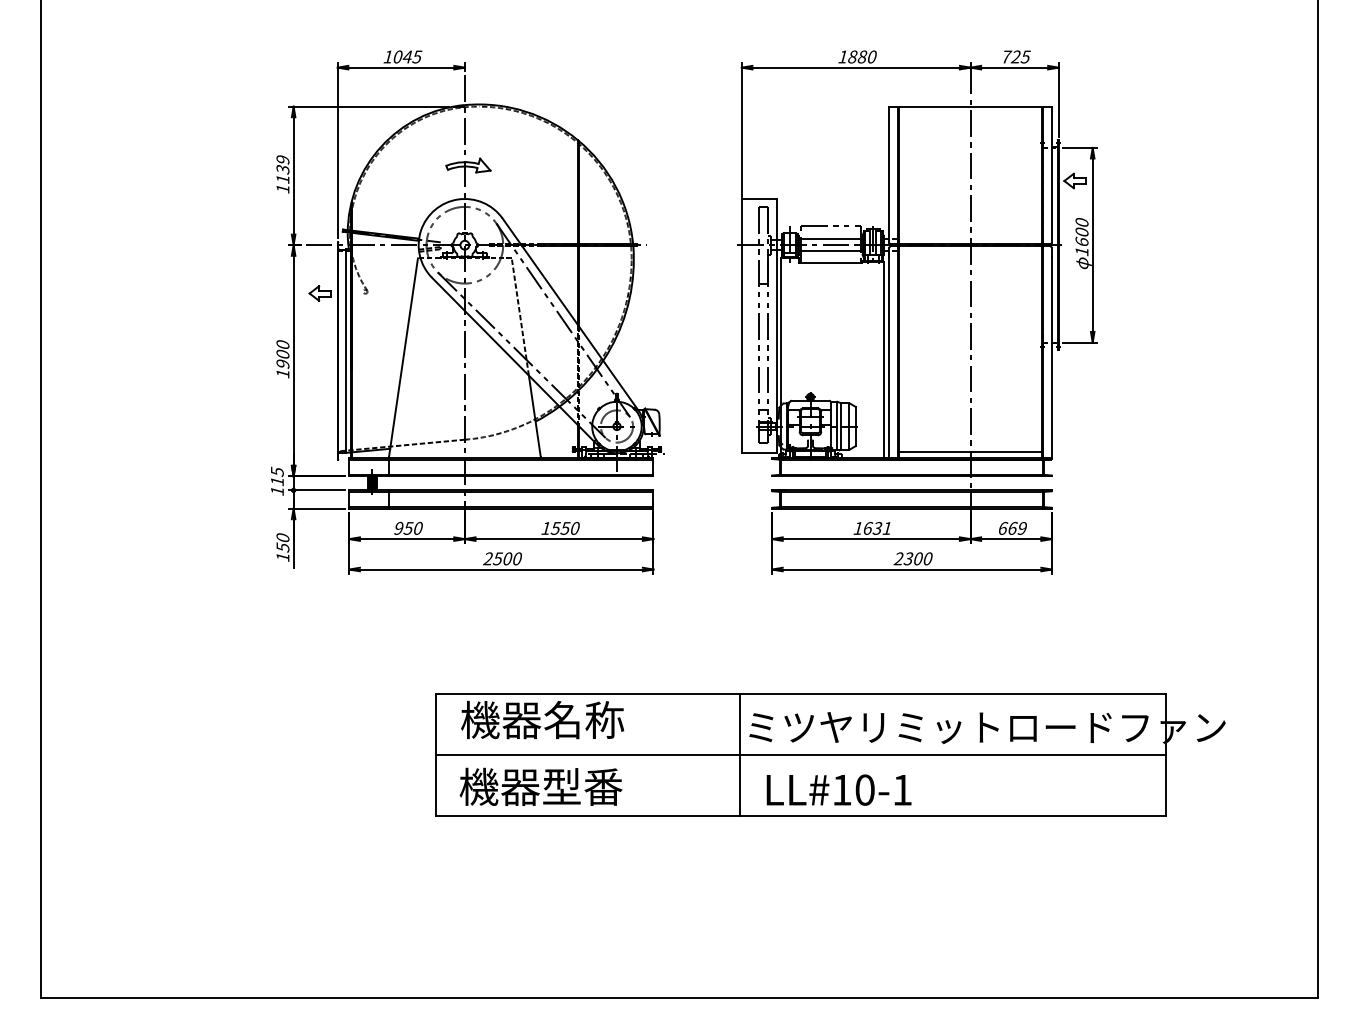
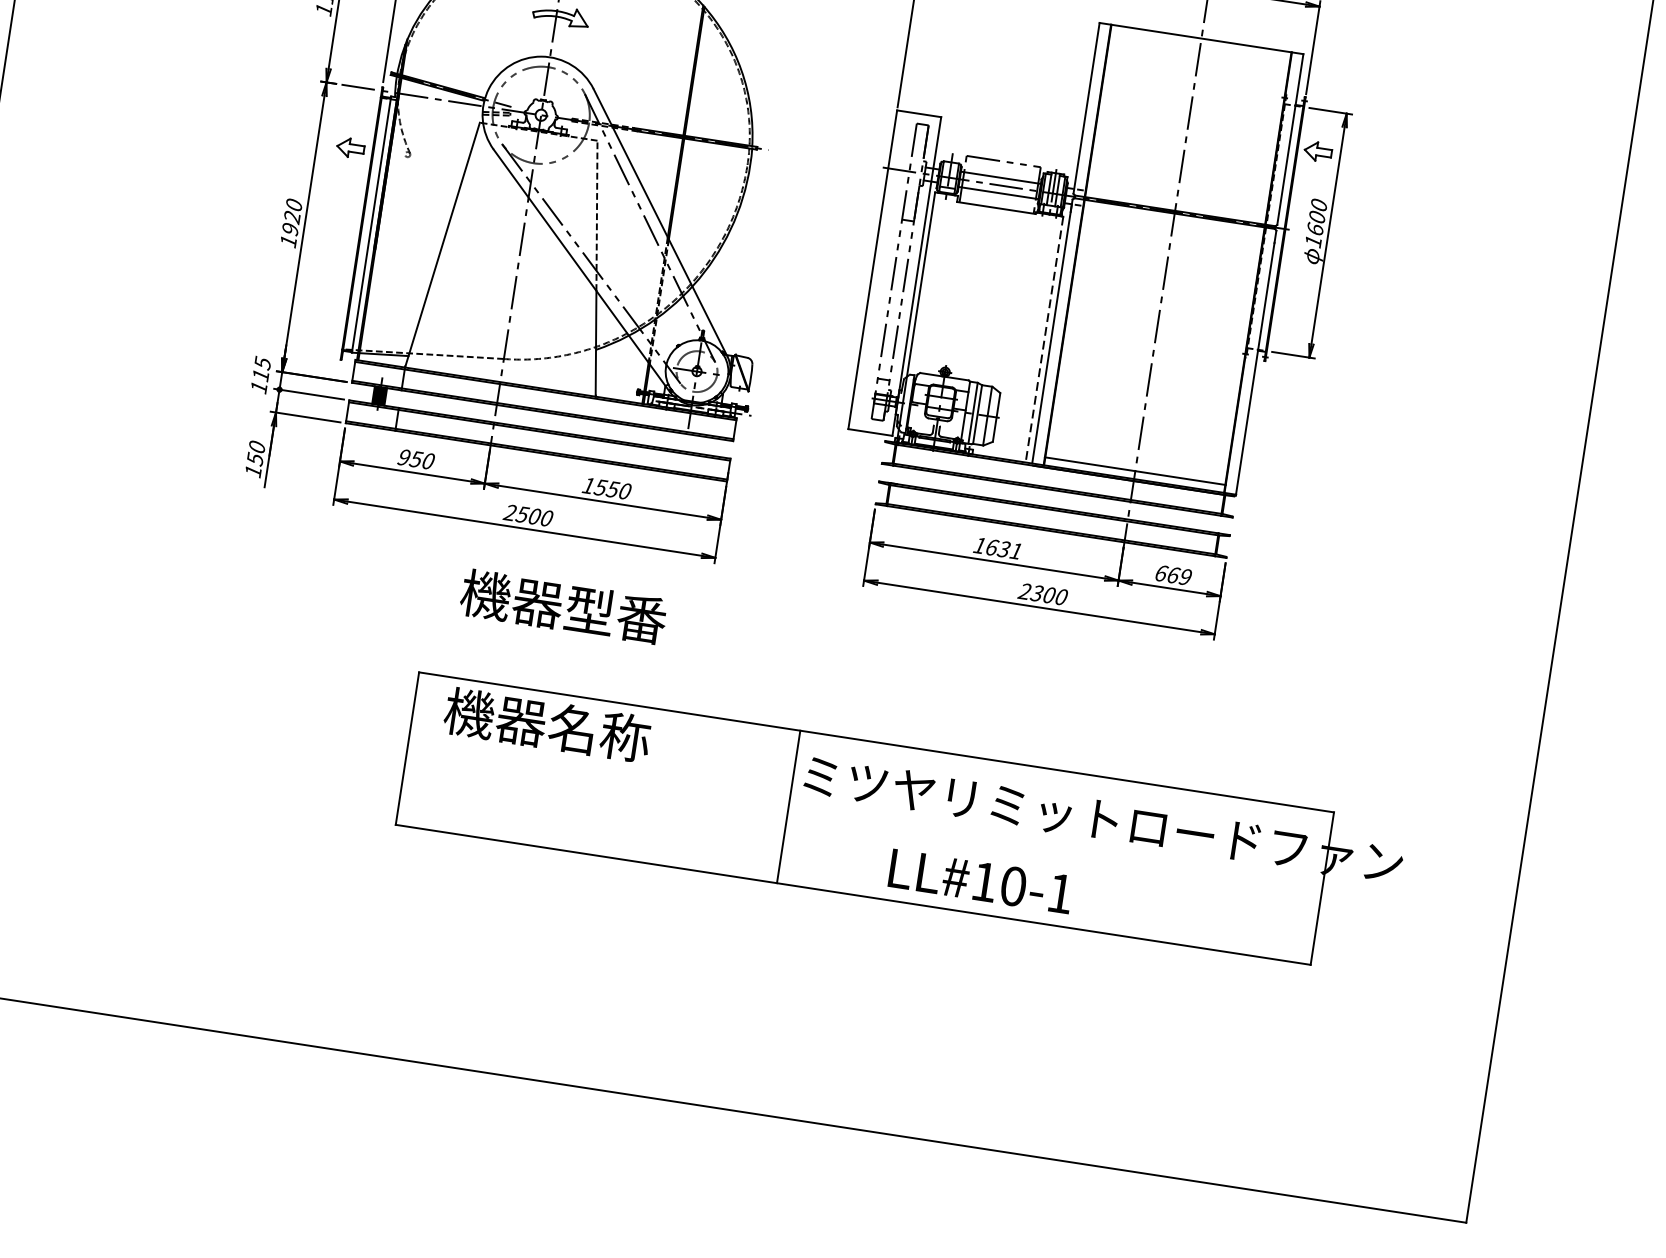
text: (282, 354) -> (291, 217), 1900 -> 1920
line: (884, 360) -> (1045, 340), solid -> dashed
line: (801, 754) -> (865, 818), removed
text: (540, 786) -> (563, 606), moved
text: (838, 789) -> (980, 880), moved

